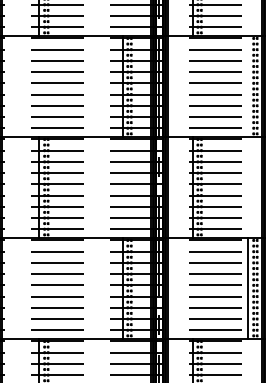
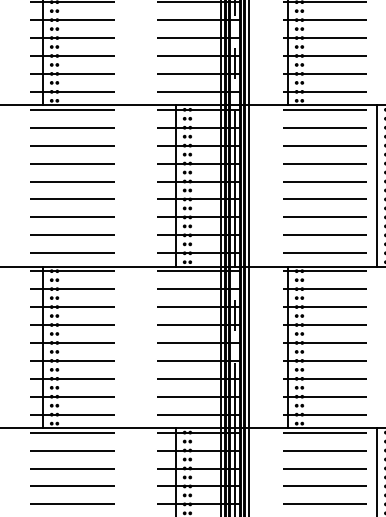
line: (248, 85) -> (377, 184), added

